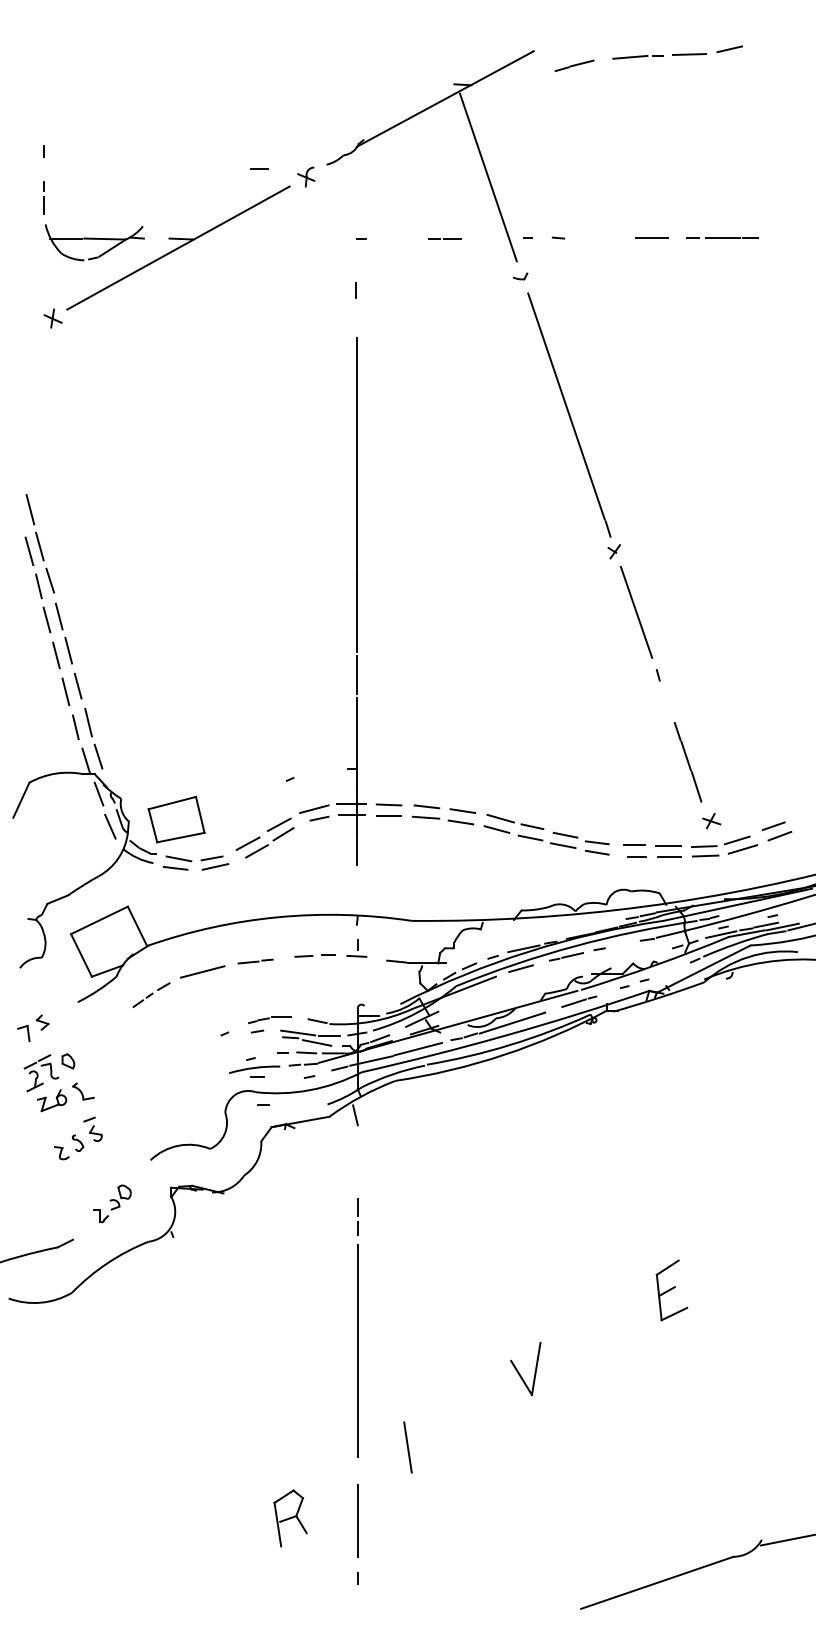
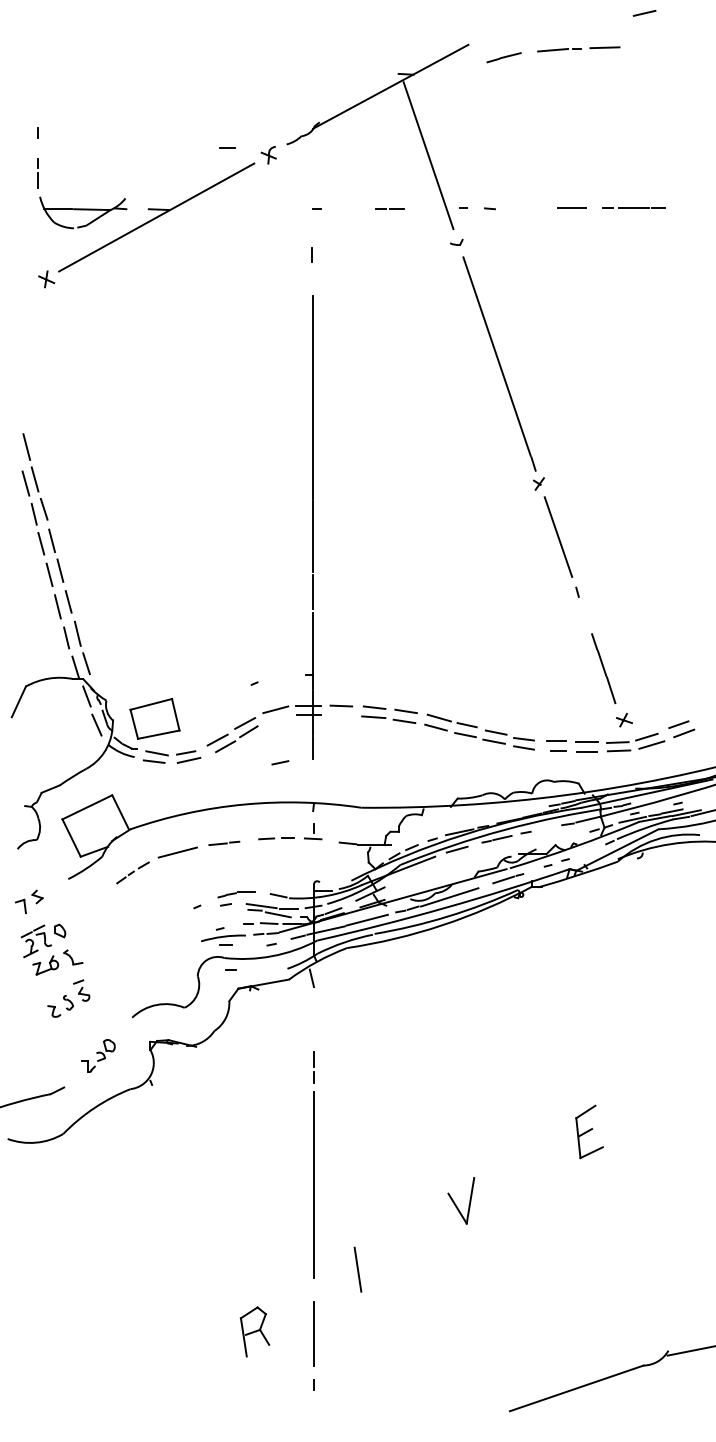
line: (729, 49) -> (644, 13), moved
line: (388, 815) -> (340, 715), removed
line: (319, 818) -> (280, 762), moved

